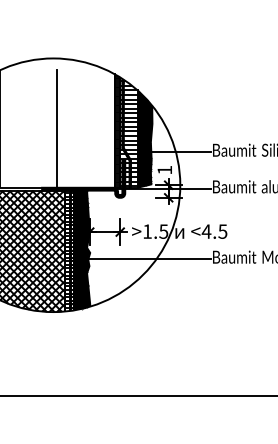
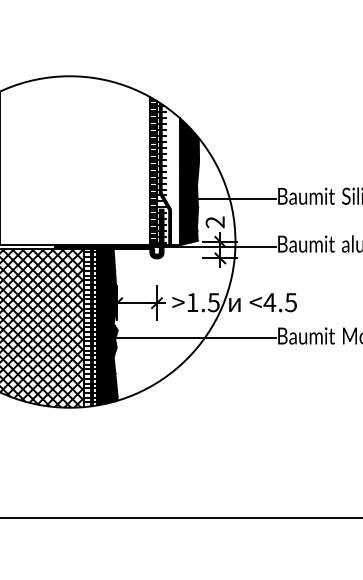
line: (57, 128) -> (74, 167), removed
hatch: (132, 135) -> (173, 176), removed
text: (164, 169) -> (214, 221), 1 -> 2

